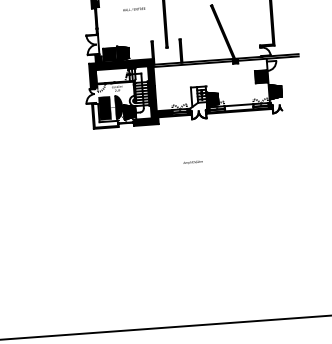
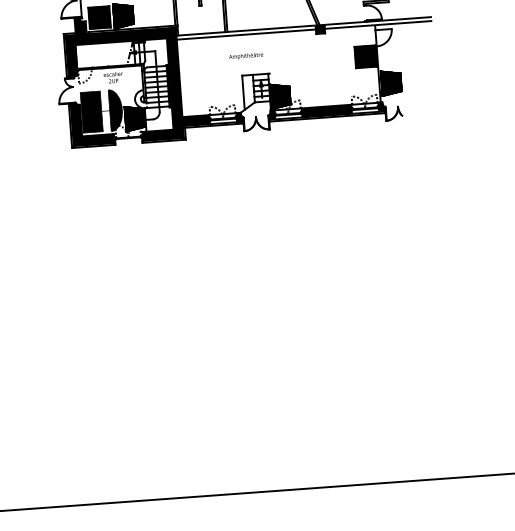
fill: (238, 107) -> (325, 110), added
fill: (105, 115) -> (92, 124), added
text: (192, 162) -> (245, 56), moved

